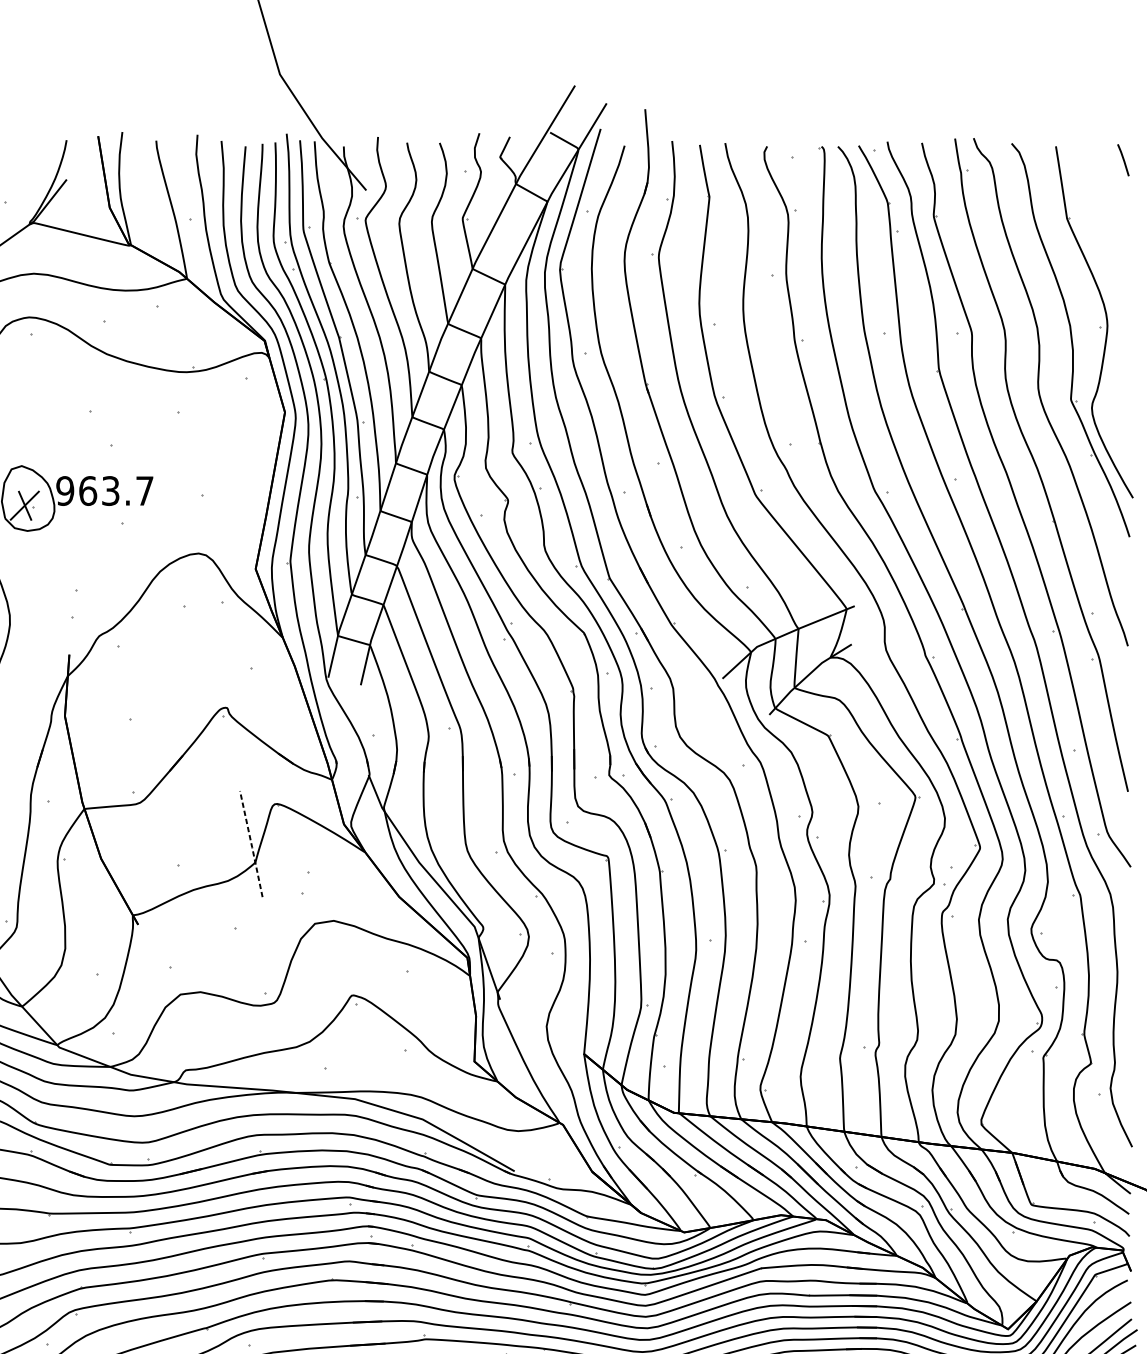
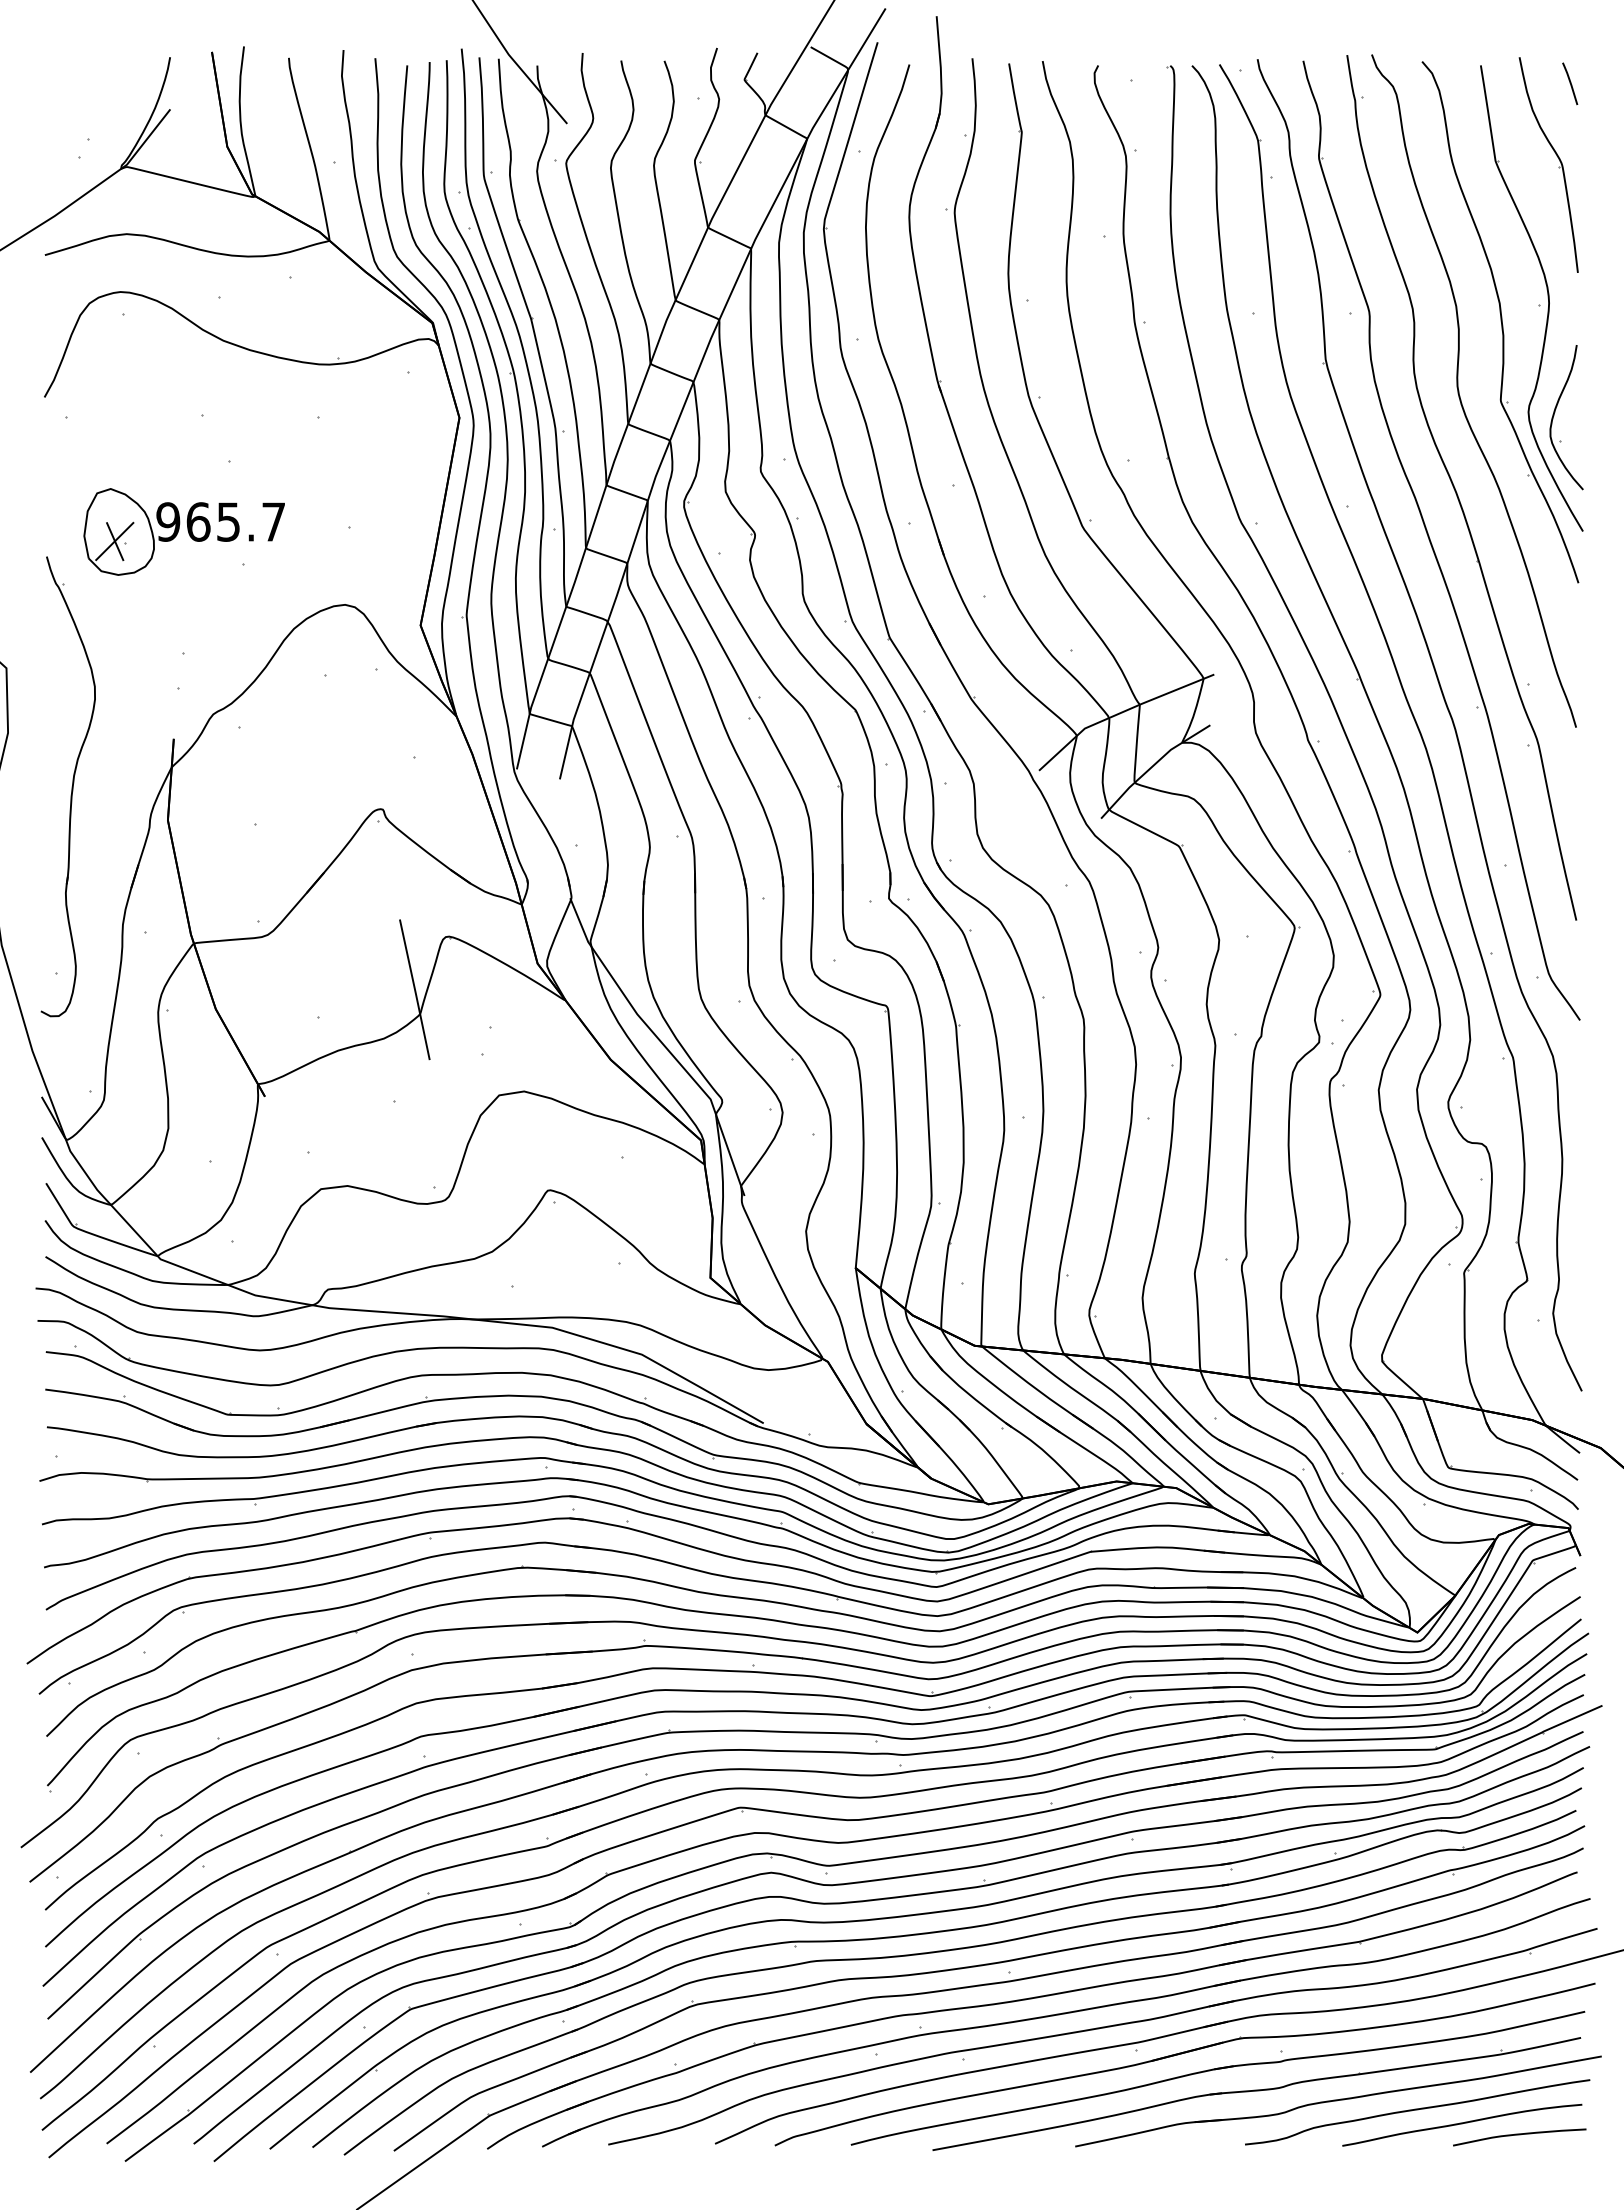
part: (1114, 223) -> (1558, 167), added
part: (1112, 408) -> (1555, 412), added
text: (110, 490) -> (228, 521), 963.7 -> 965.7
line: (251, 844) -> (415, 990), dashed -> solid

